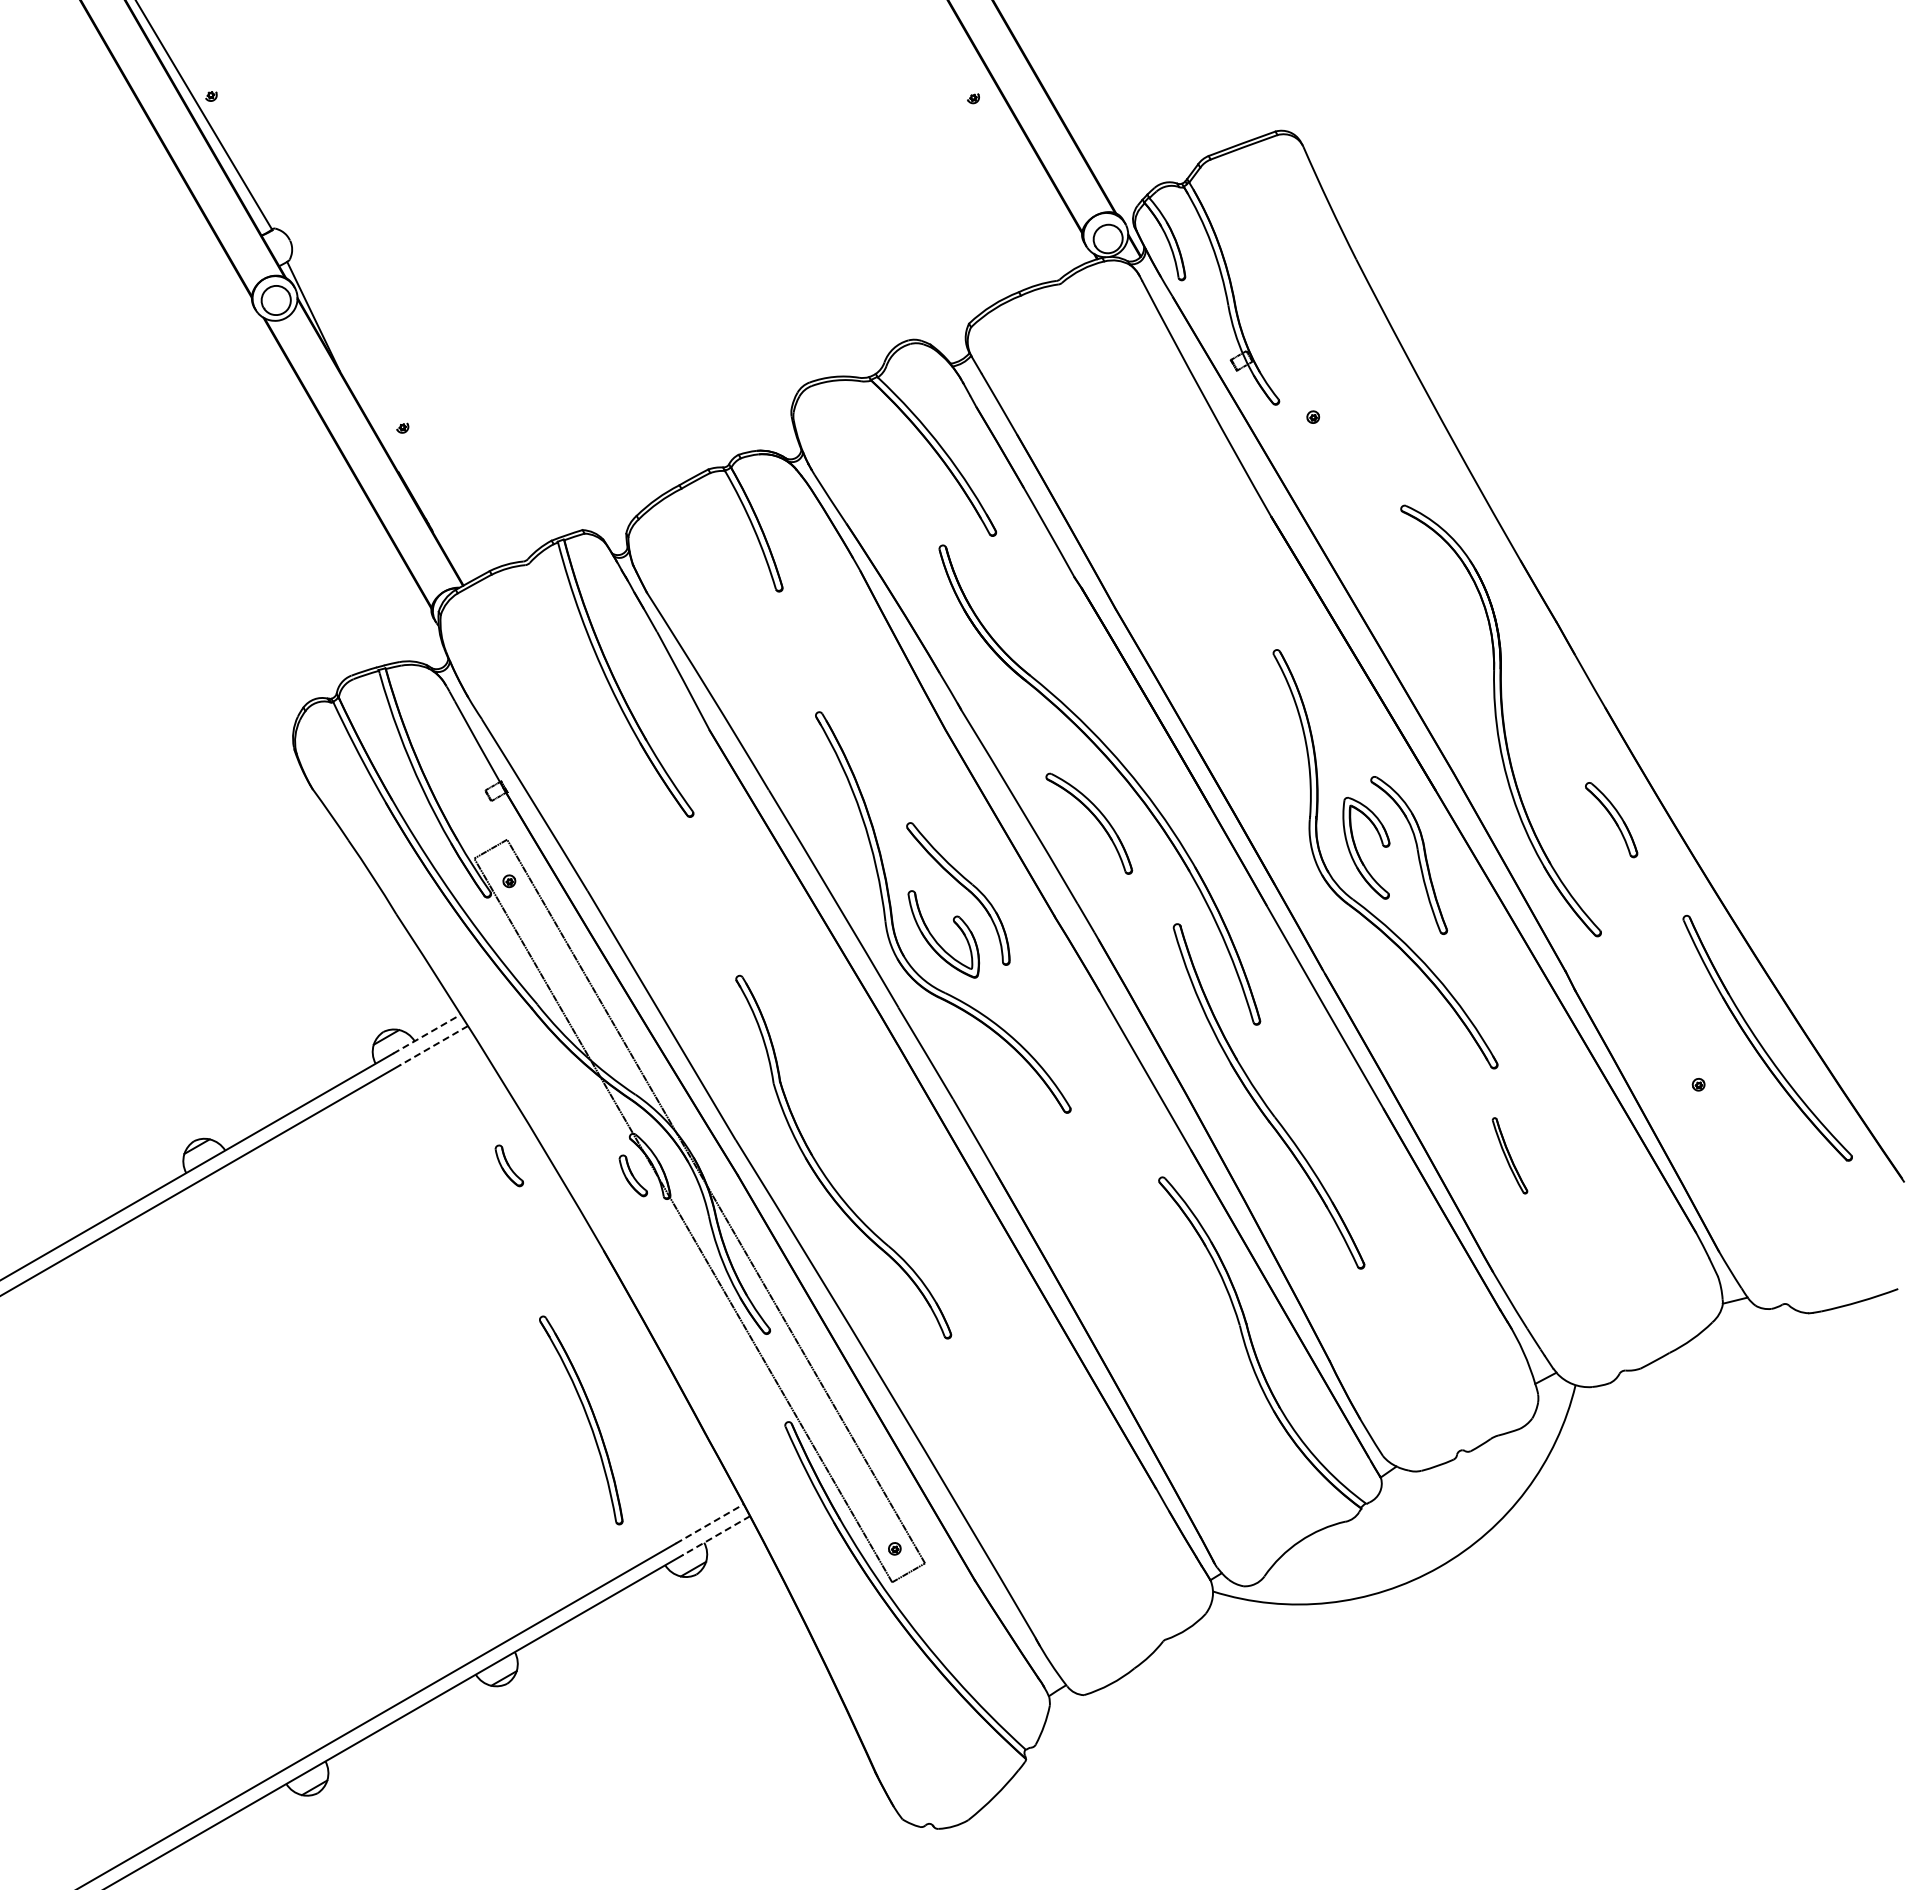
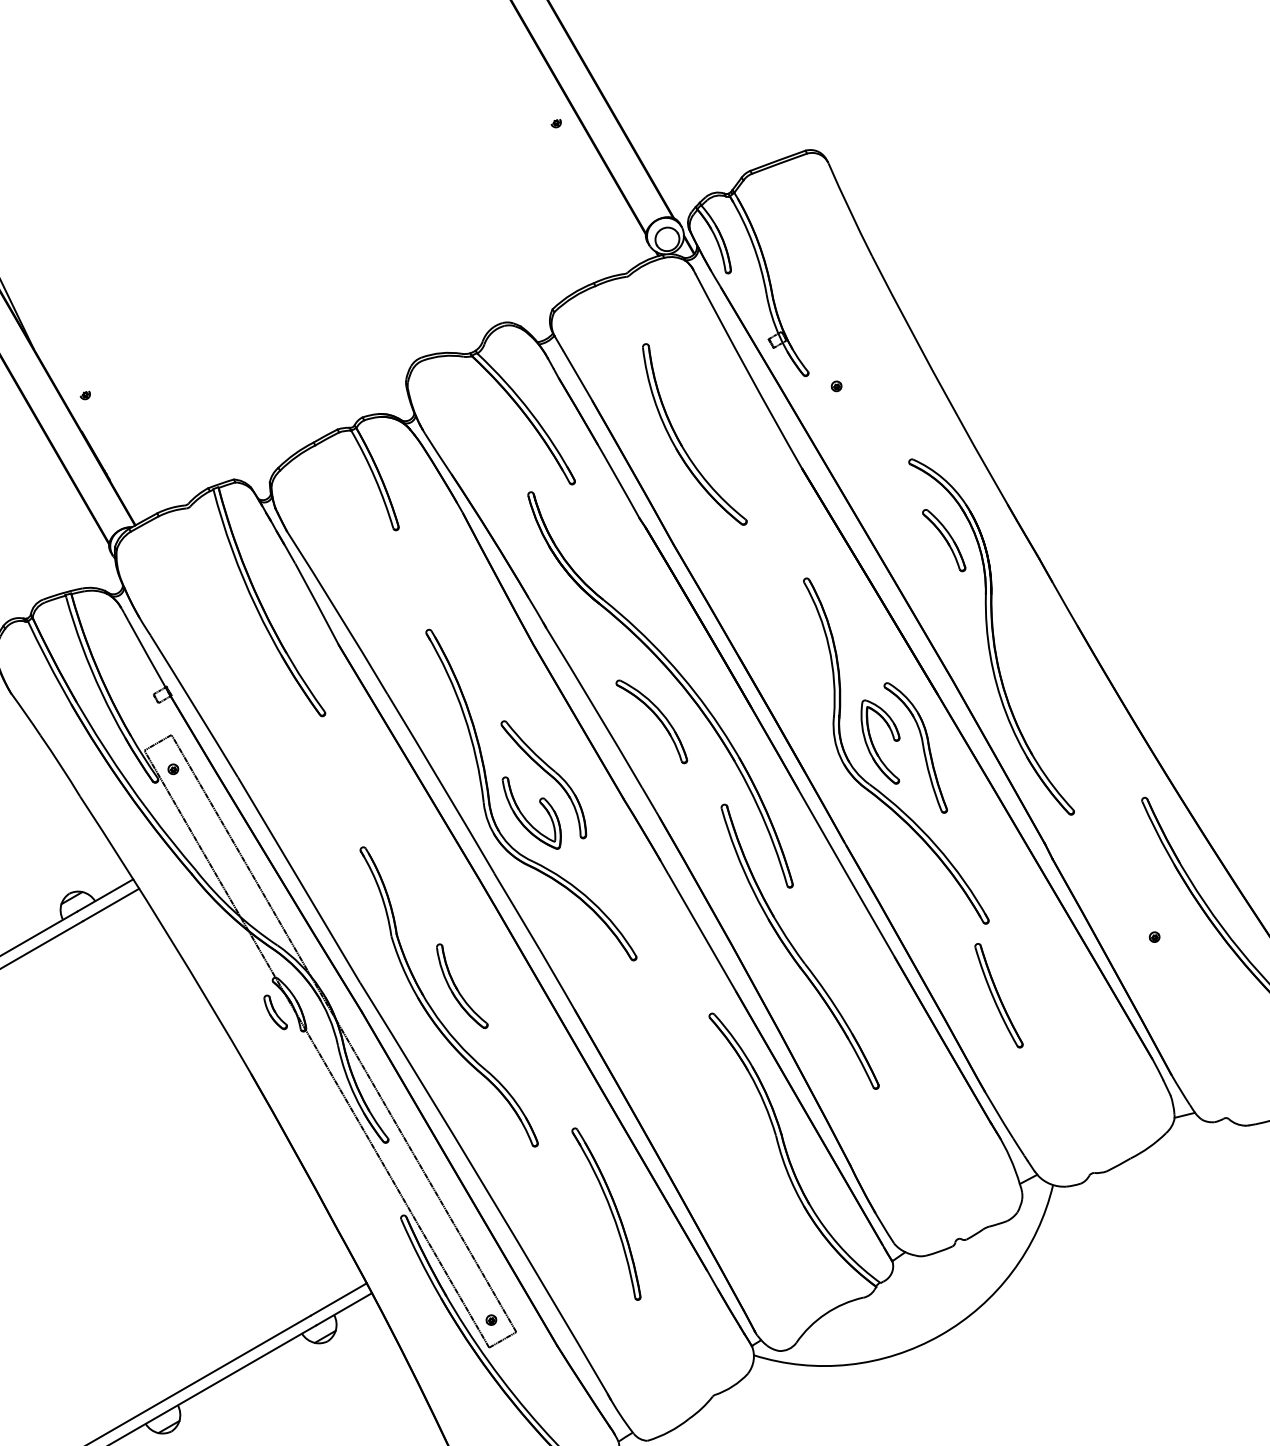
part: (1124, 484) -> (680, 441), added
part: (1611, 820) -> (944, 540), moved
line: (427, 1033) -> (105, 894), dashed -> solid
line: (433, 1045) -> (110, 904), dashed -> solid
part: (853, 1145) -> (457, 987), added
part: (1509, 1155) -> (998, 995), size x1.67
part: (508, 1165) -> (172, 1003), removed
part: (581, 1420) -> (606, 1214), moved
line: (710, 1523) -> (339, 1299), dashed -> solid
line: (716, 1535) -> (344, 1309), dashed -> solid

